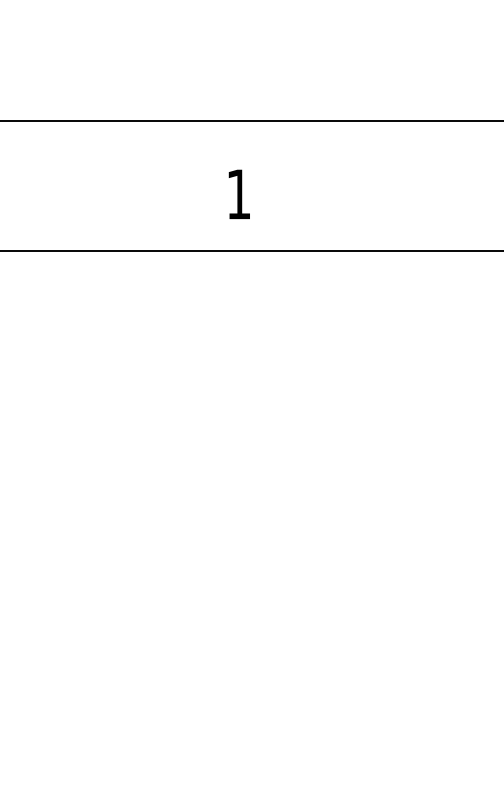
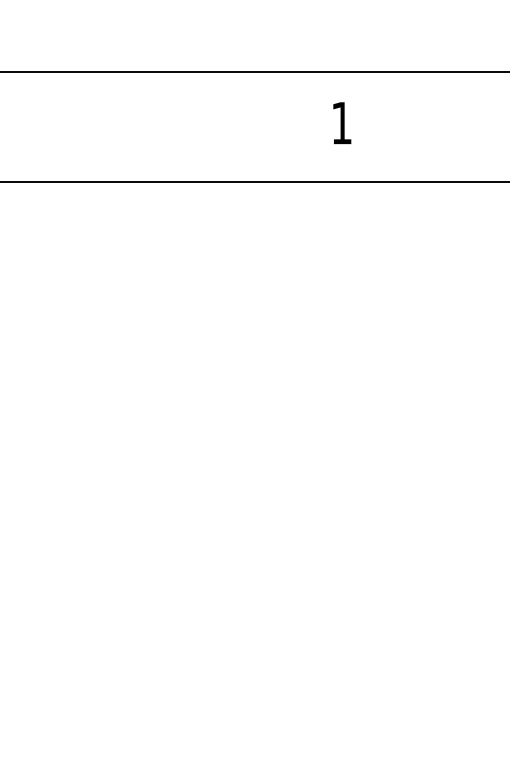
text: (239, 193) -> (342, 122), moved

